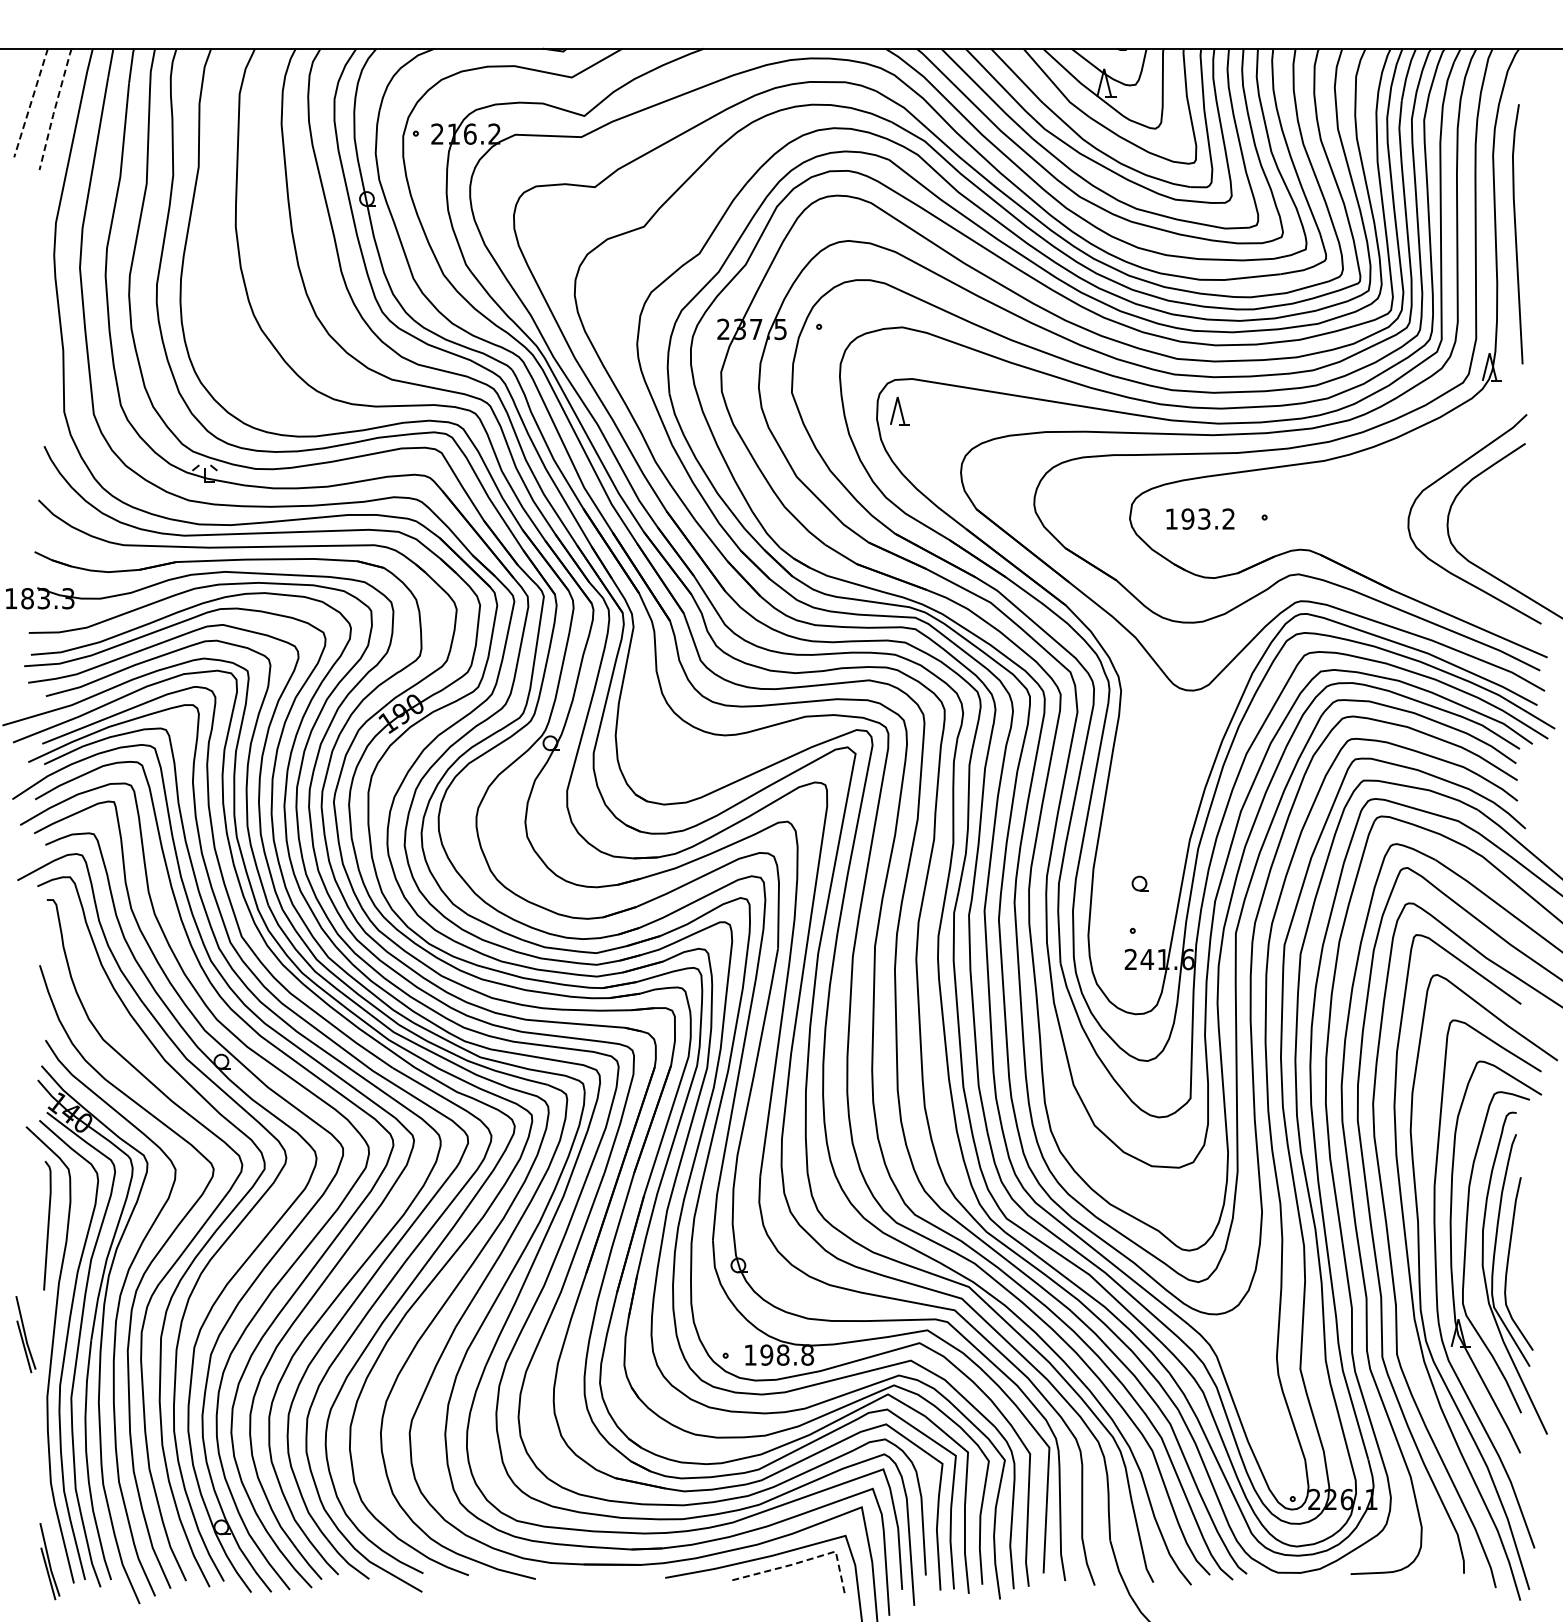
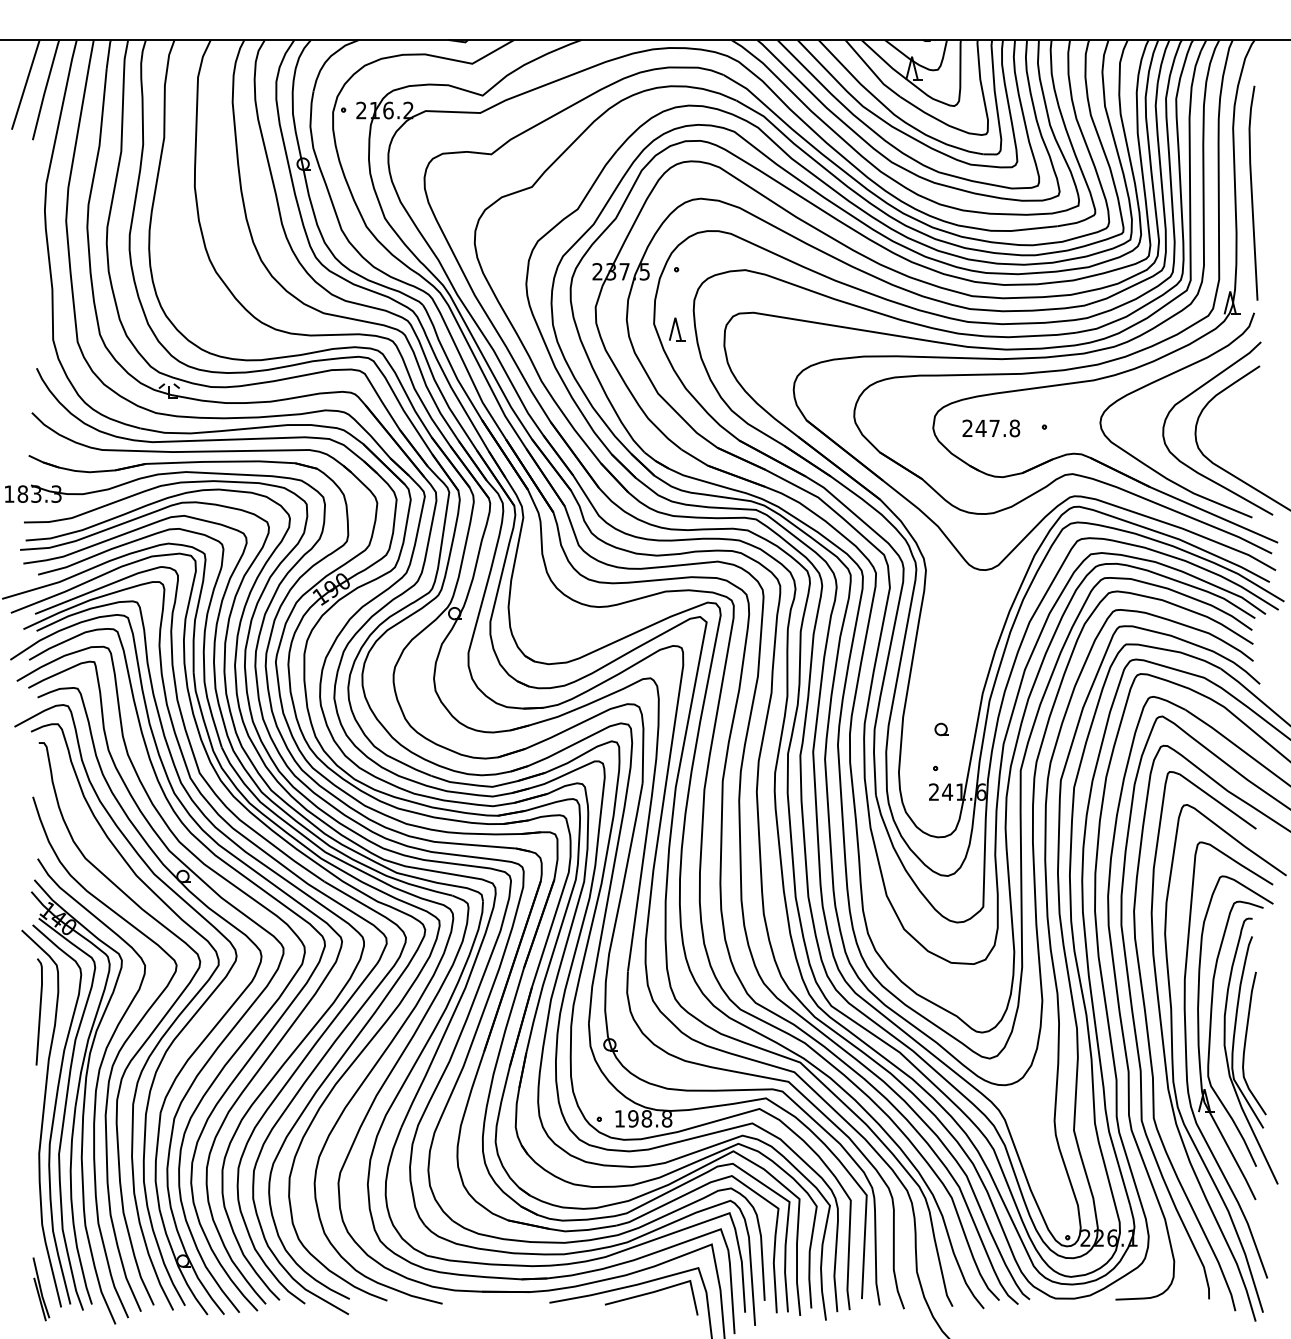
line: (31, 103) -> (26, 85), dashed -> solid
line: (54, 109) -> (45, 90), dashed -> solid
part: (899, 411) -> (676, 329), moved
curve: (1403, 461) -> (1159, 380), added
text: (1200, 518) -> (991, 427), 193.2 -> 247.8
part: (25, 1334) -> (21, 1101), removed
line: (805, 1560) -> (665, 1288), dashed -> solid

